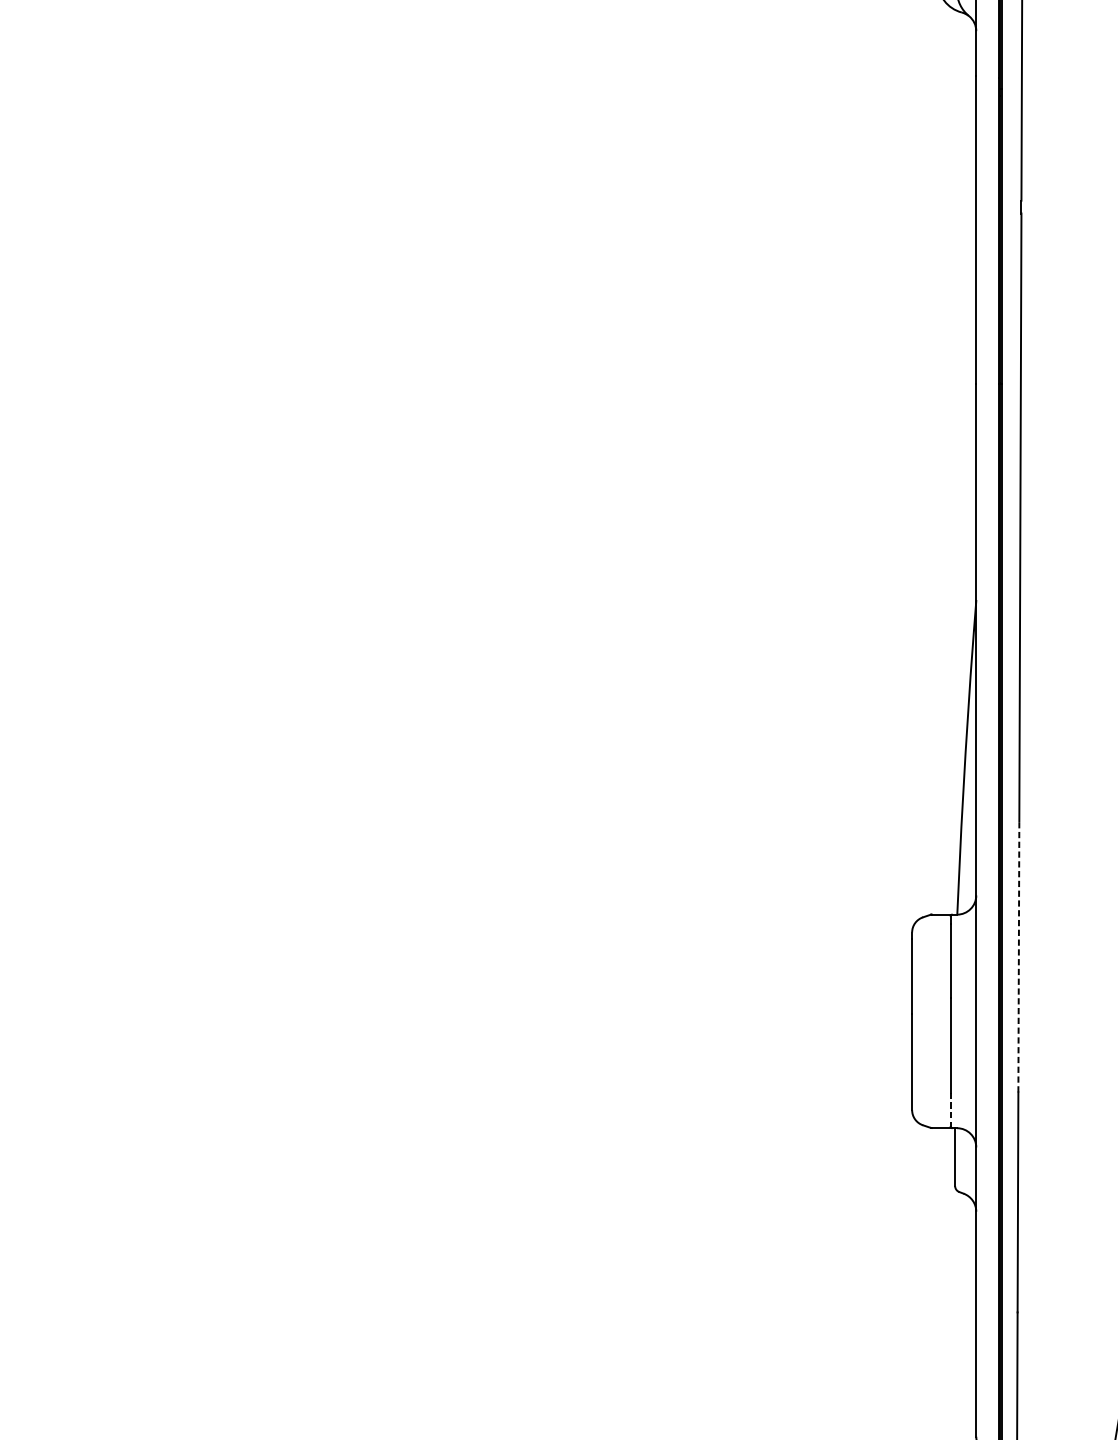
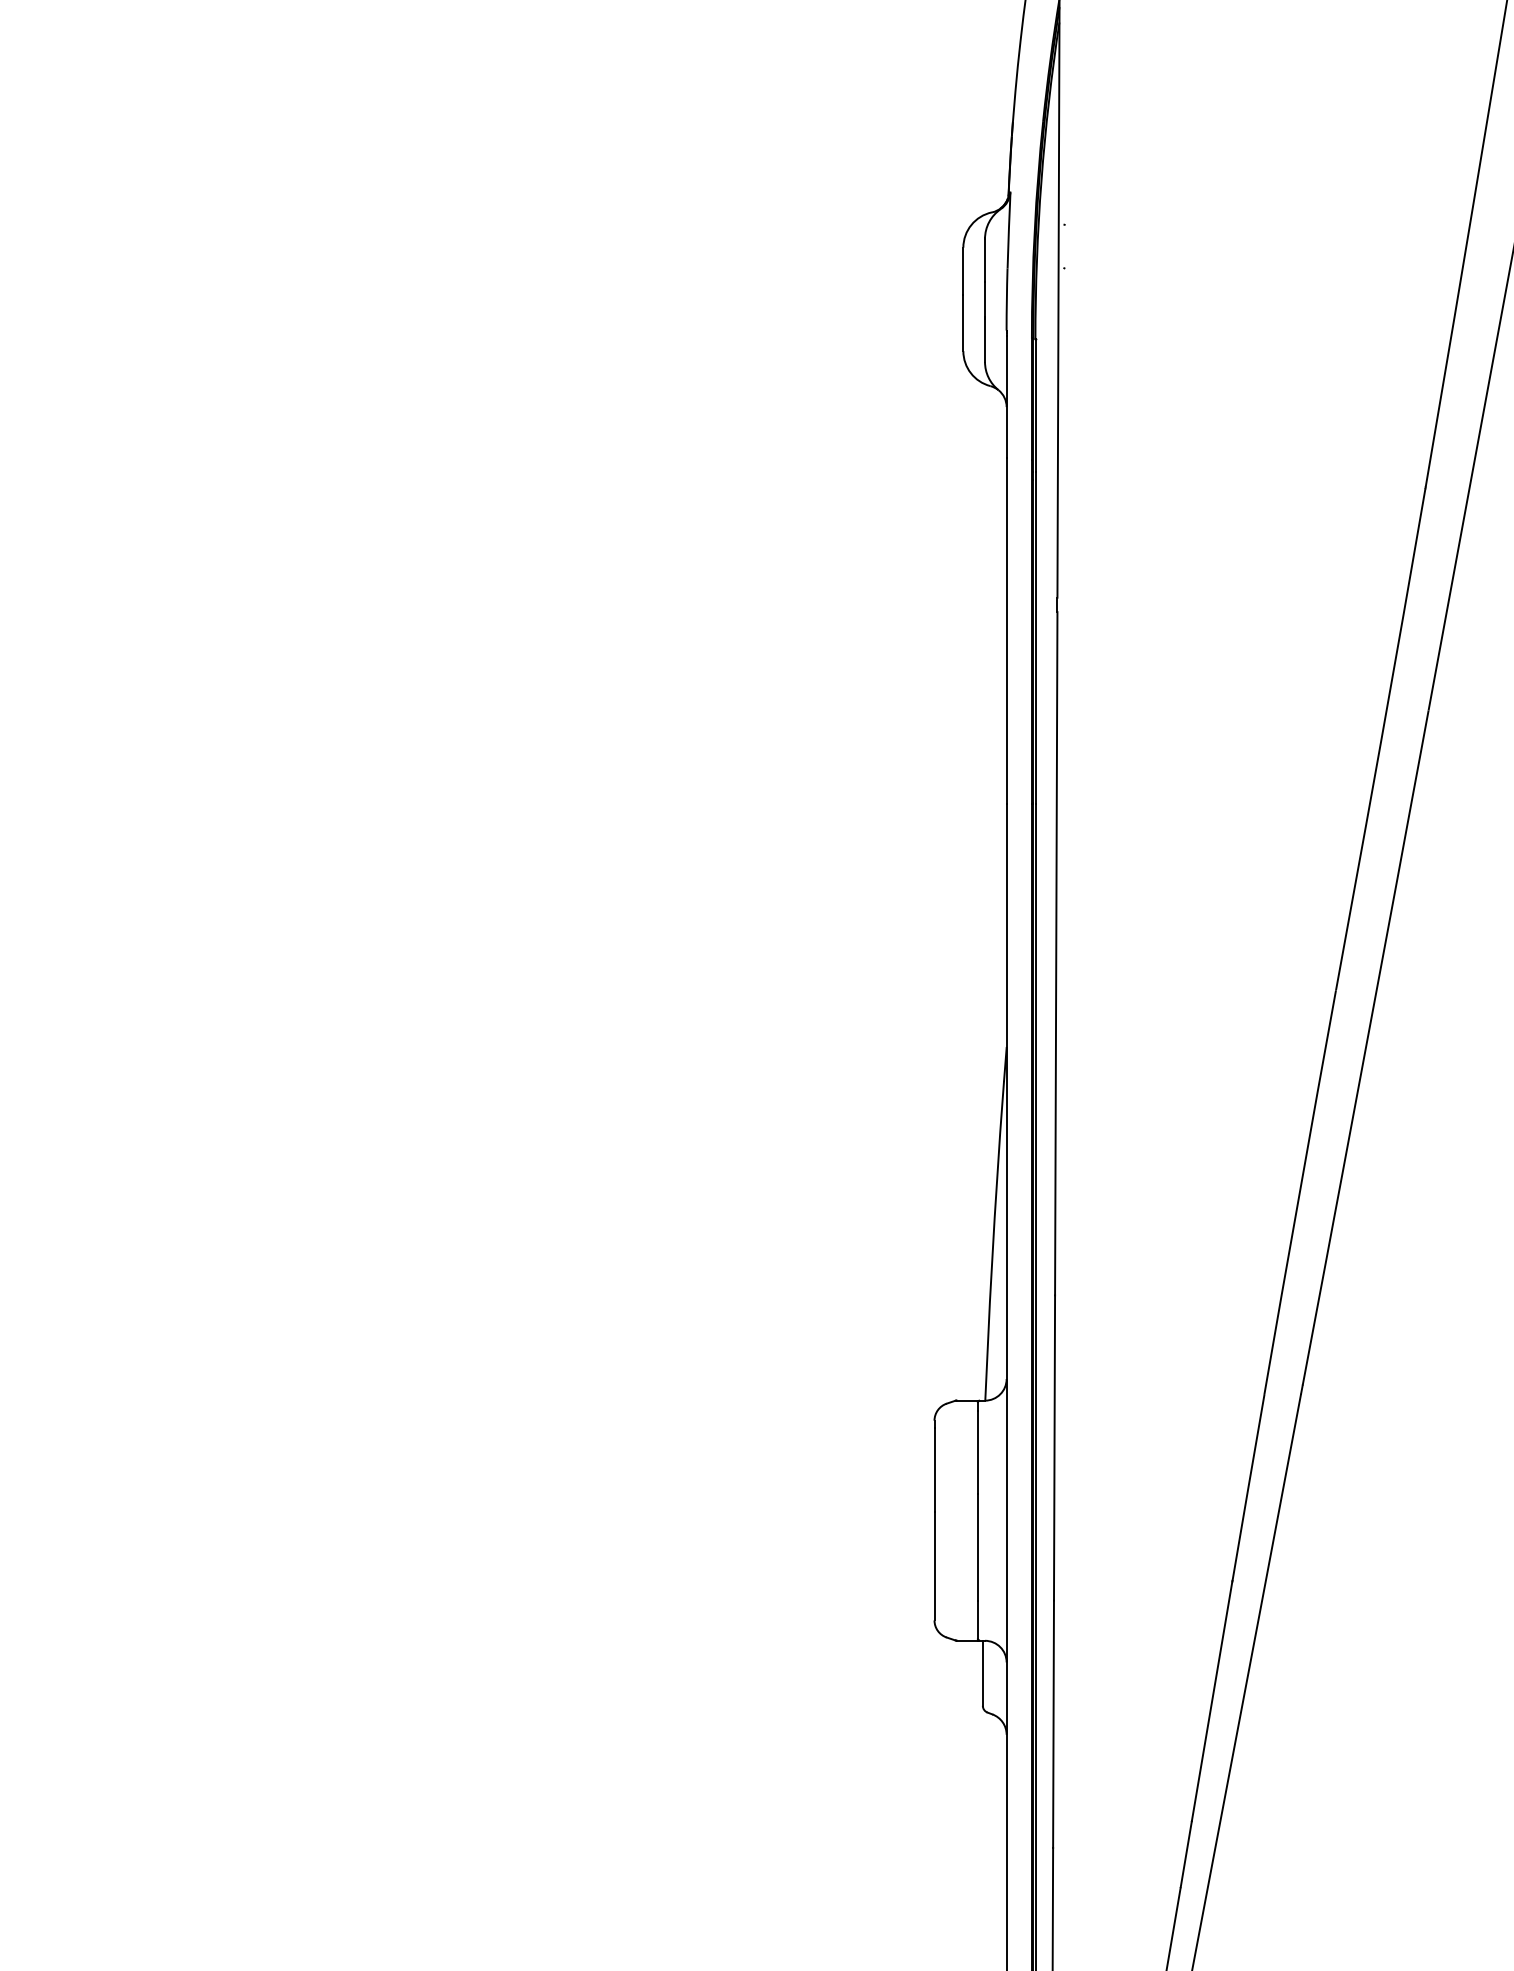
line: (1018, 957) -> (1054, 1448), dashed -> solid
line: (950, 1110) -> (977, 1620), dashed -> solid

